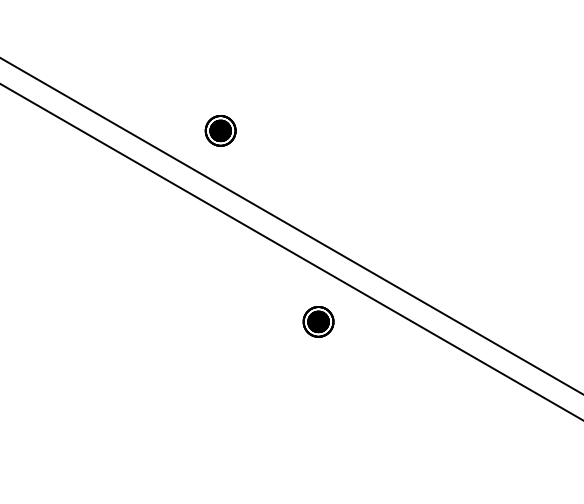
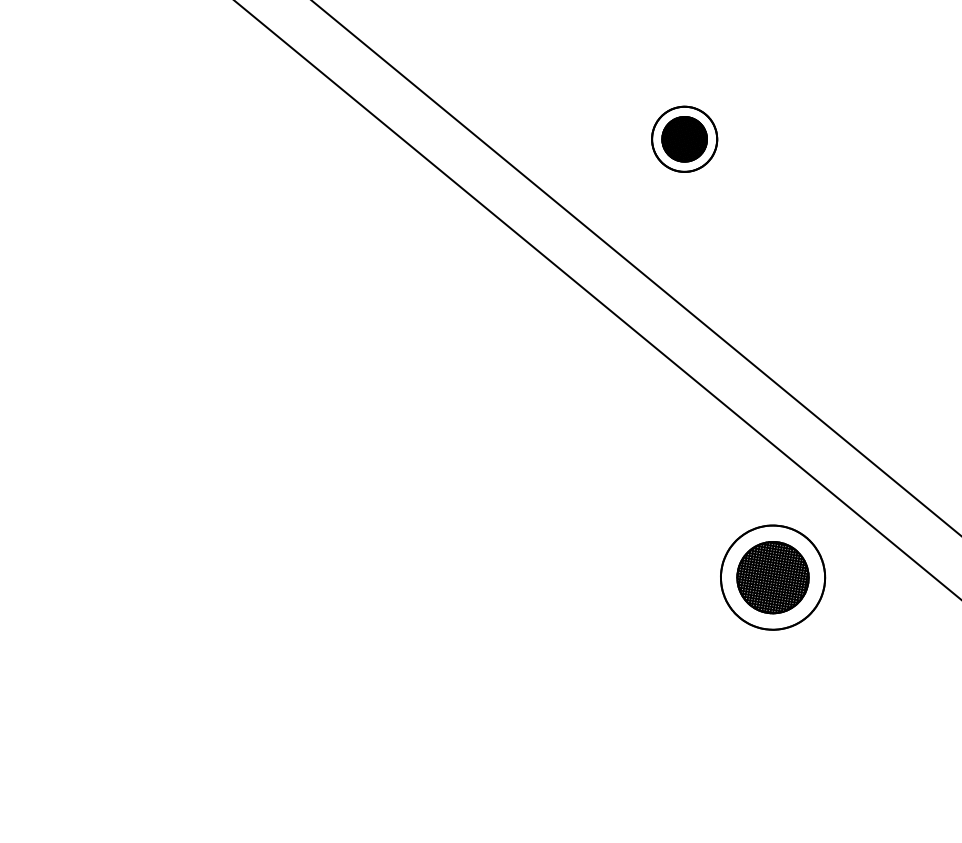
part: (220, 130) -> (684, 138), moved
part: (318, 321) -> (772, 576), size x1.6

